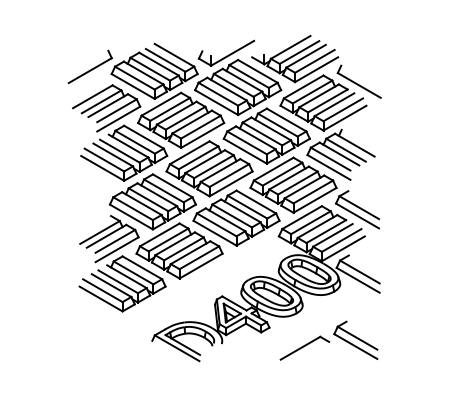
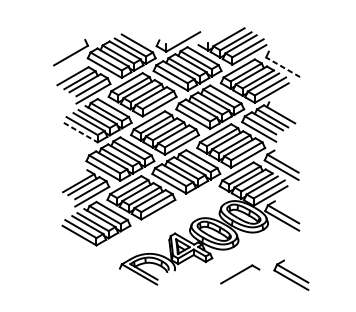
line: (359, 85) -> (283, 67), solid -> dashed
line: (102, 168) -> (80, 132), solid -> dashed
part: (355, 339) -> (291, 274), moved

